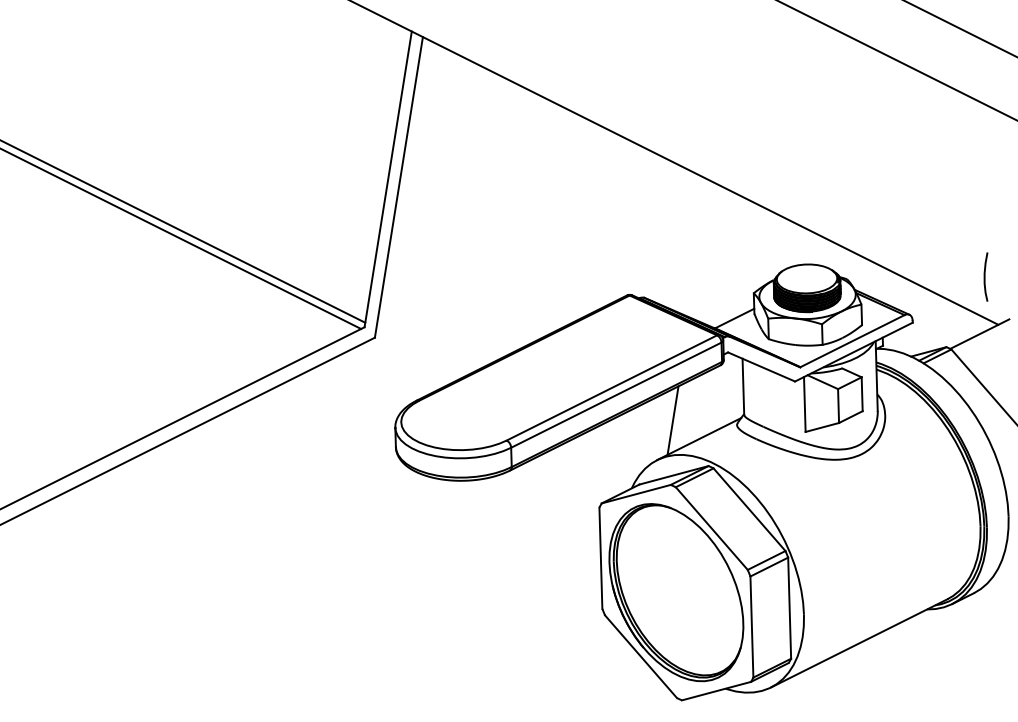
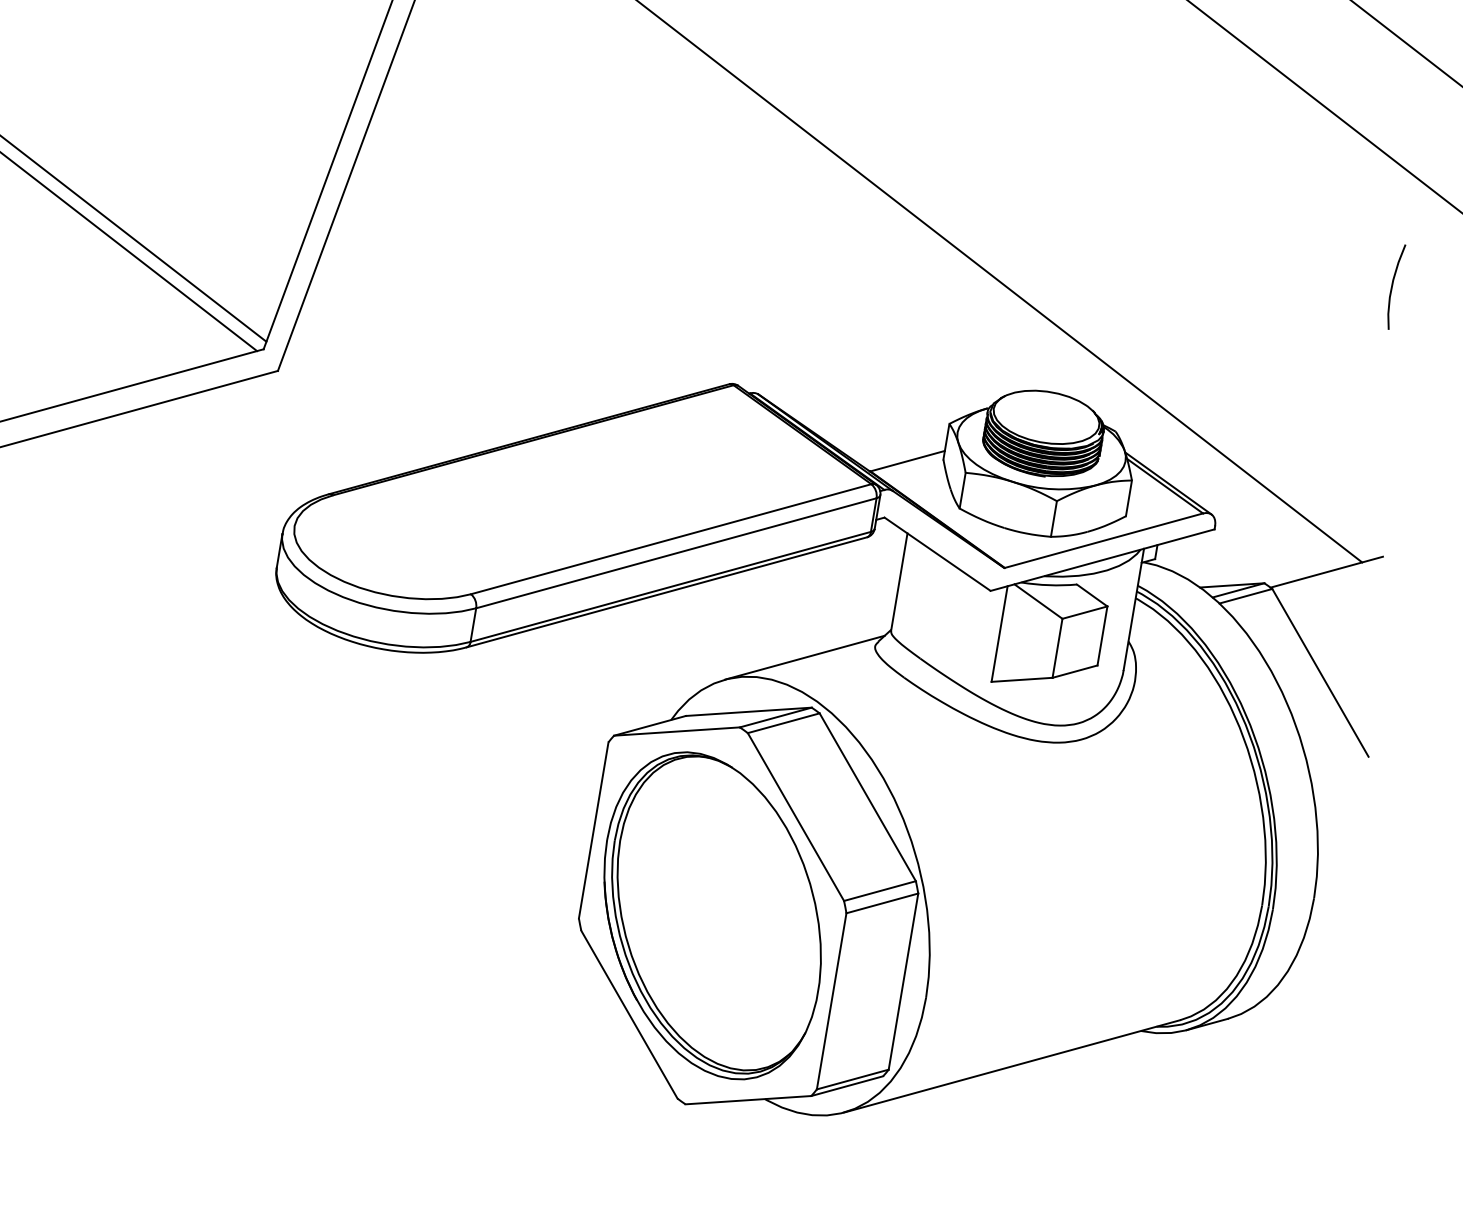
curve: (985, 276) -> (1393, 285), moved
line: (672, 420) -> (764, 616), removed

